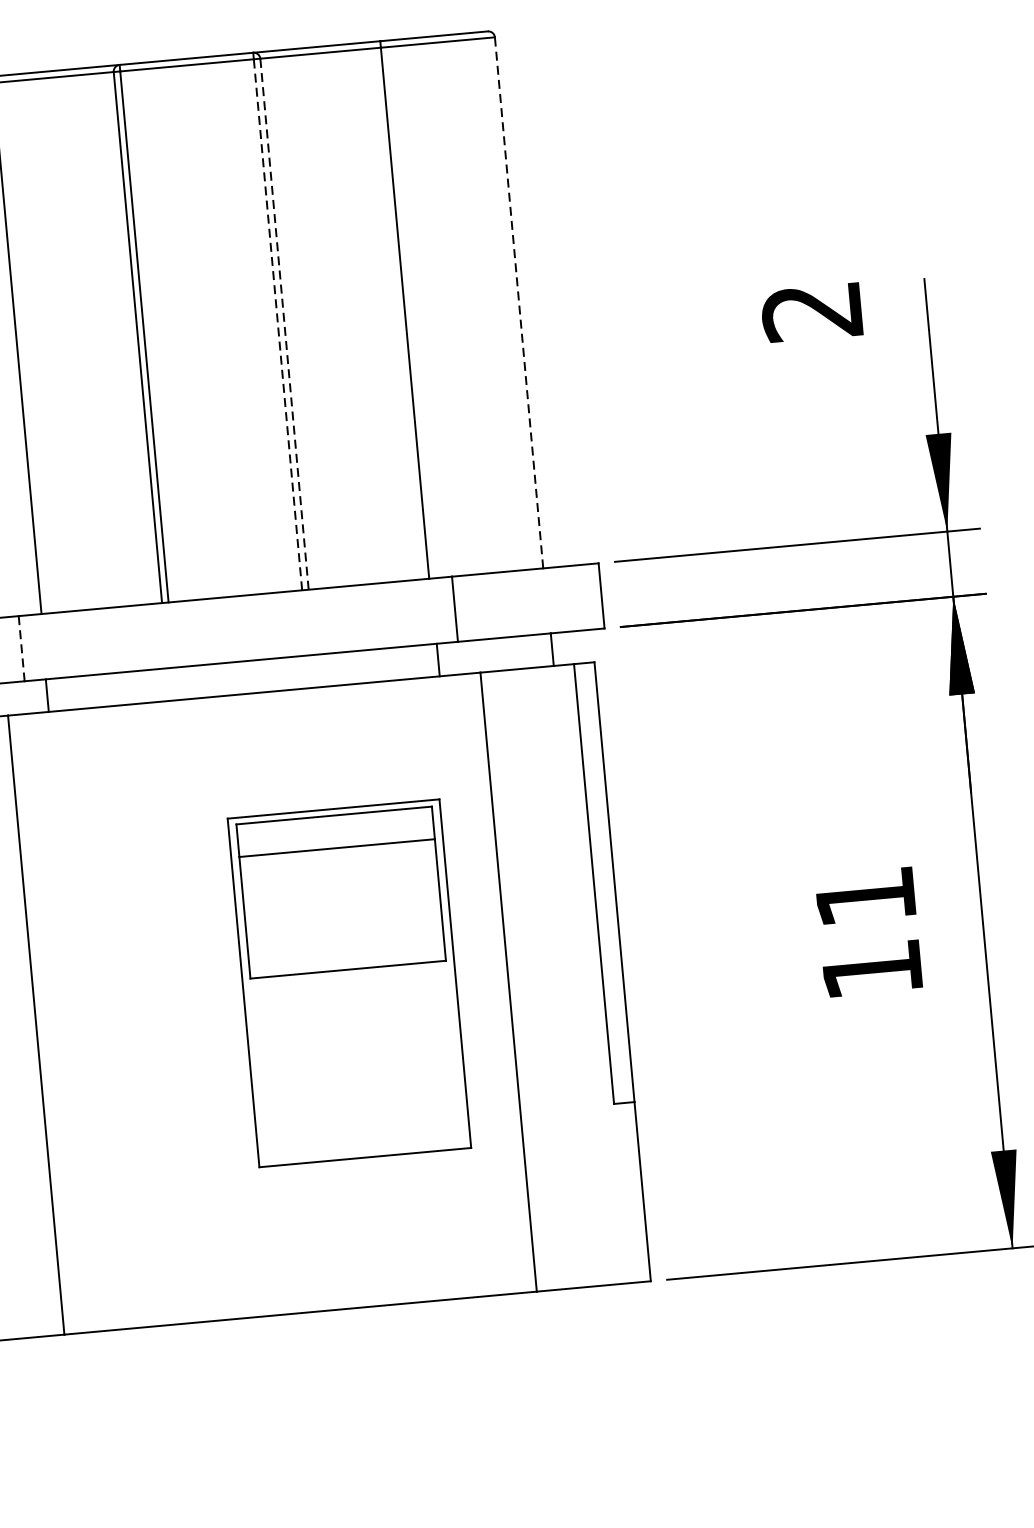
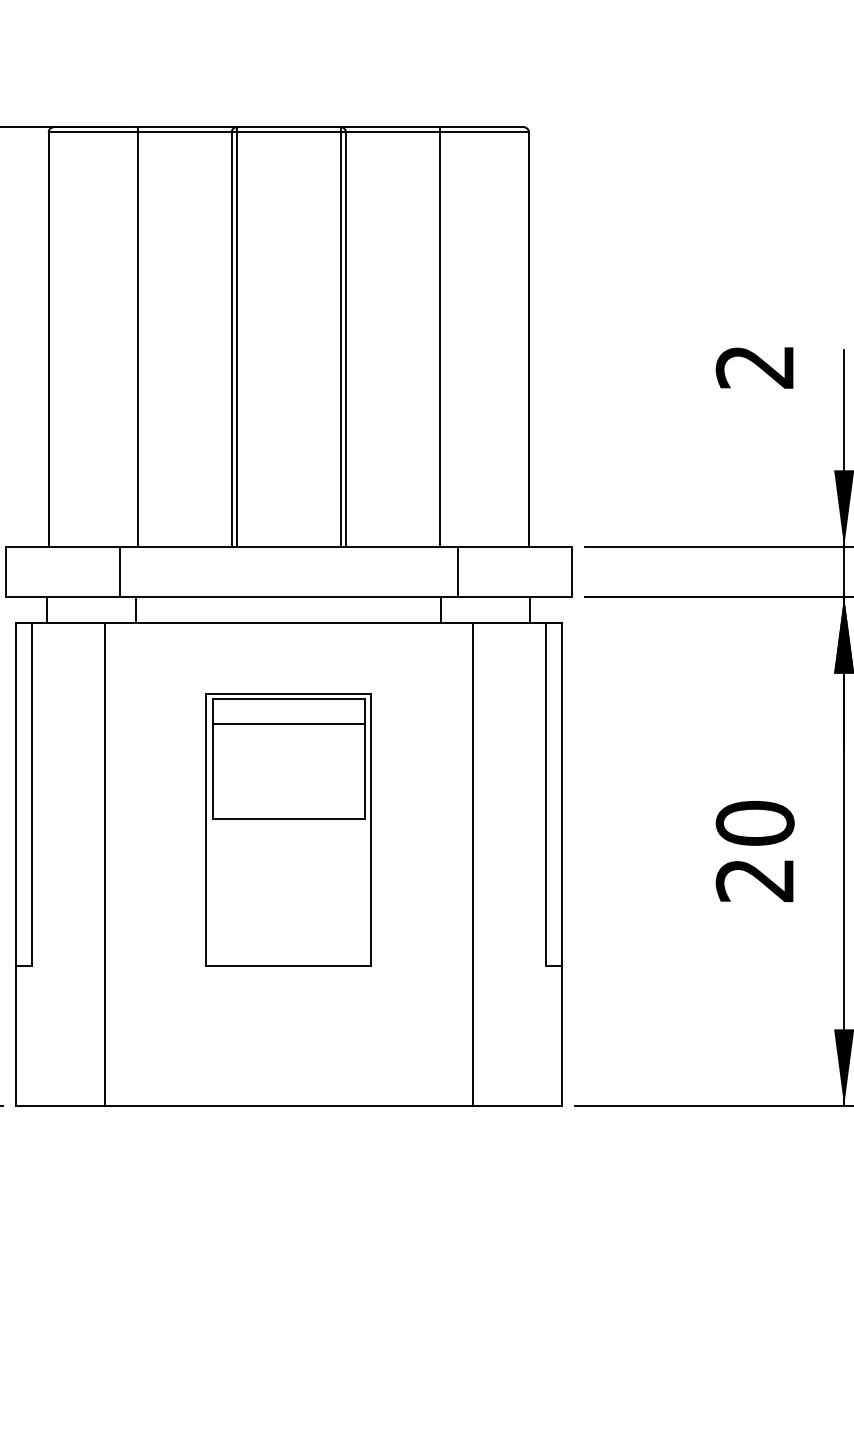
line: (518, 301) -> (528, 338), dashed -> solid
line: (285, 322) -> (346, 338), dashed -> solid
line: (277, 323) -> (340, 338), dashed -> solid
line: (21, 649) -> (119, 572), dashed -> solid
text: (867, 933) -> (754, 851), 11 -> 20
part: (348, 982) -> (288, 829), moved

